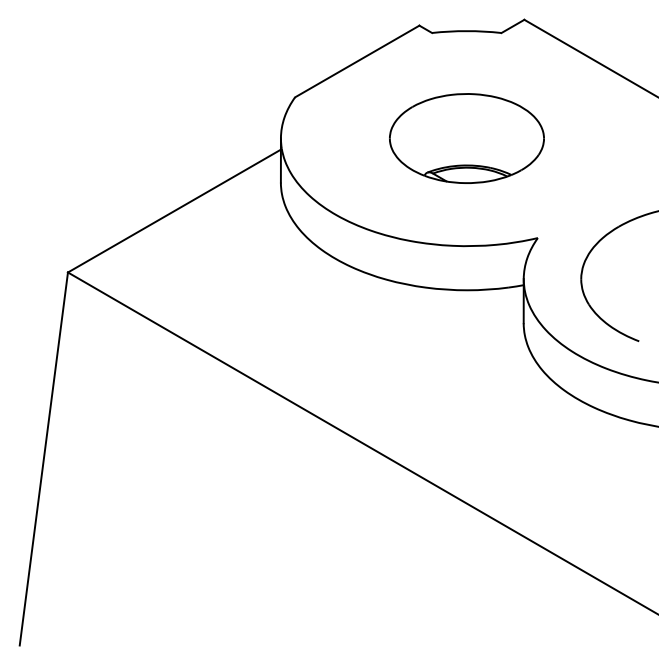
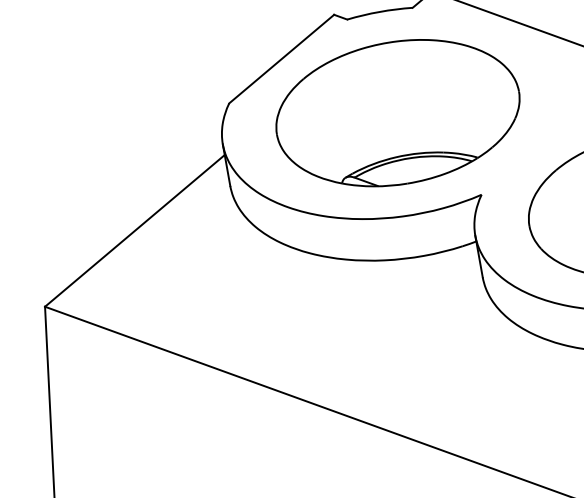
part: (466, 138) -> (397, 113), size x1.67

